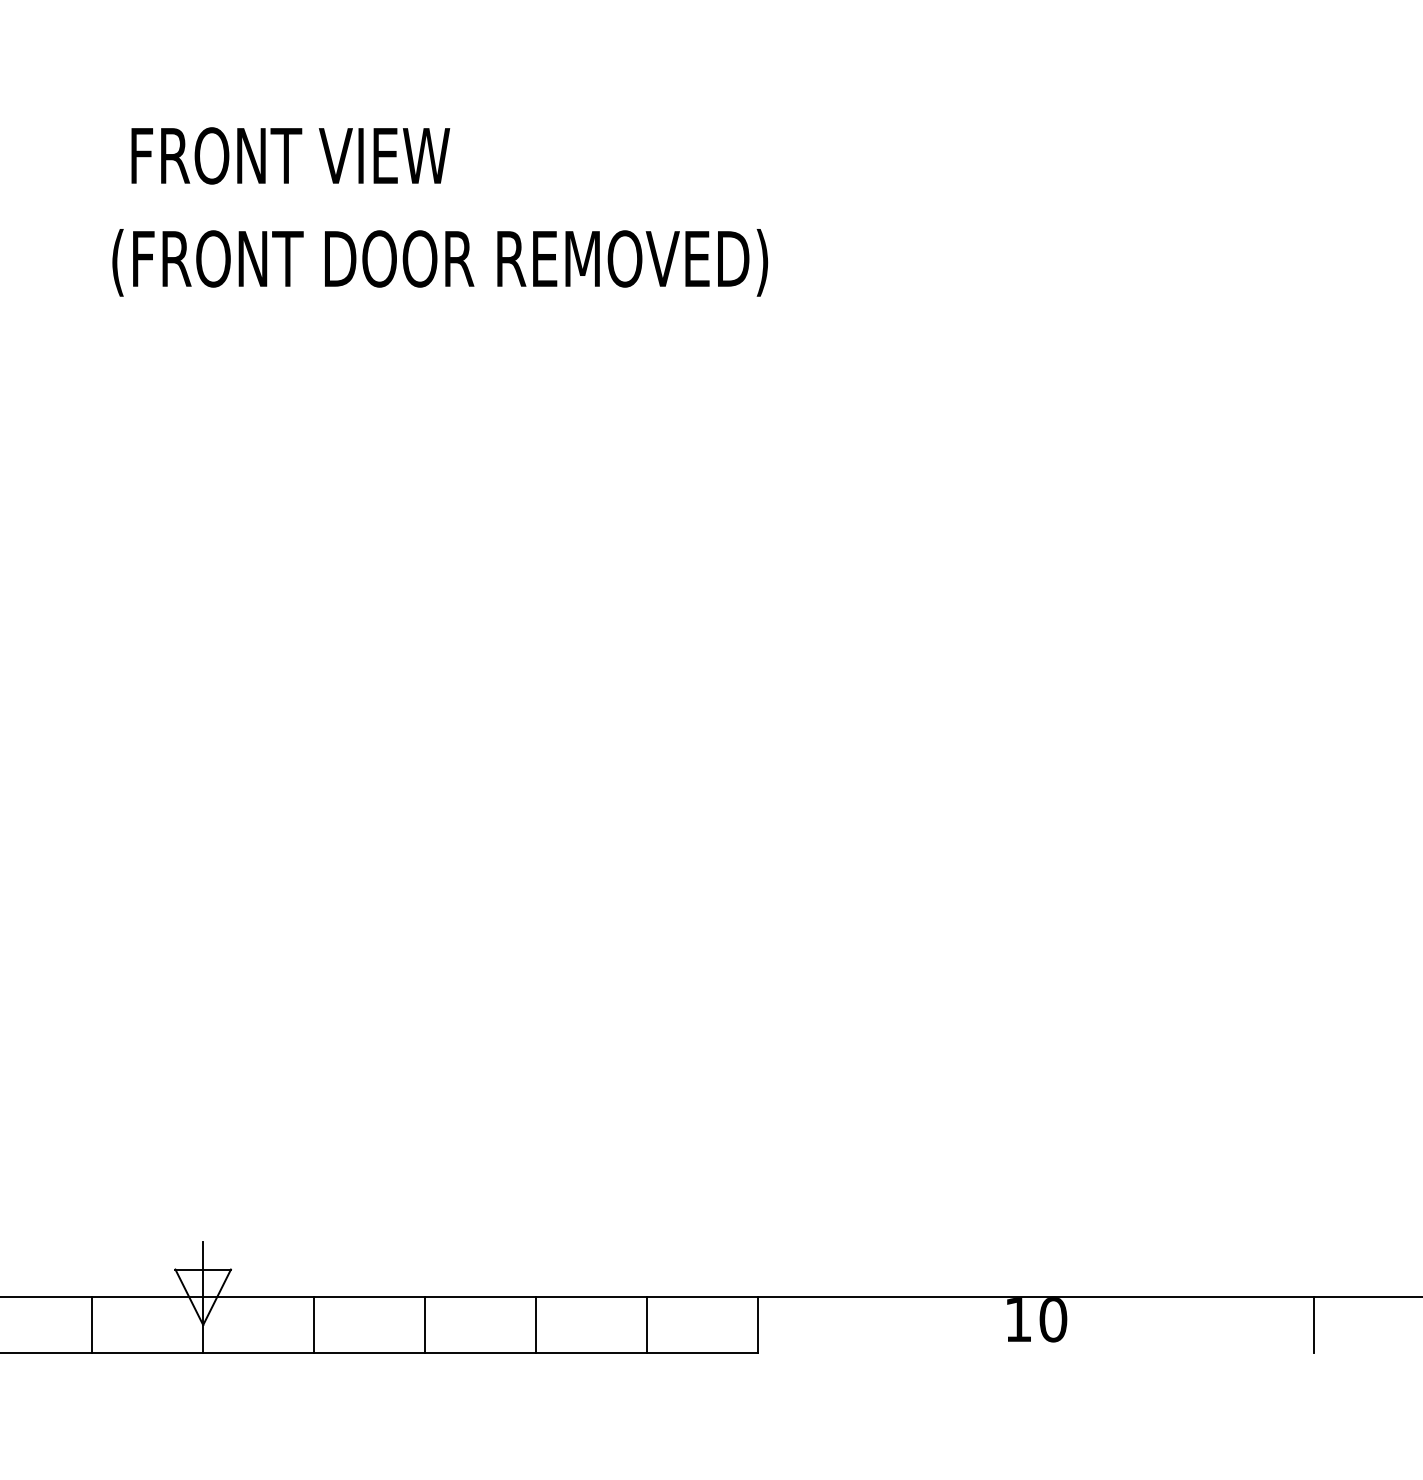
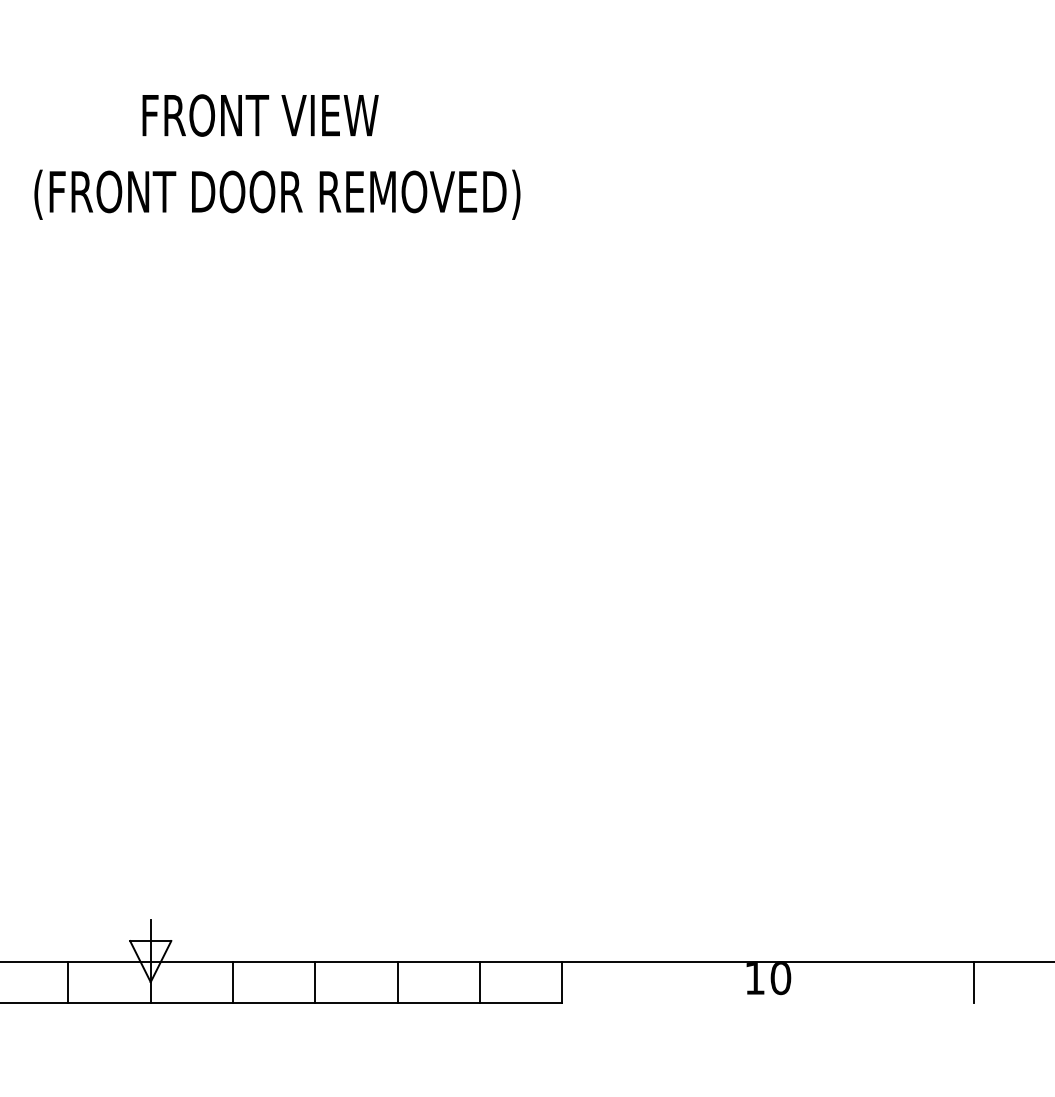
text: (290, 155) -> (260, 115), moved
text: (440, 262) -> (277, 194), moved

